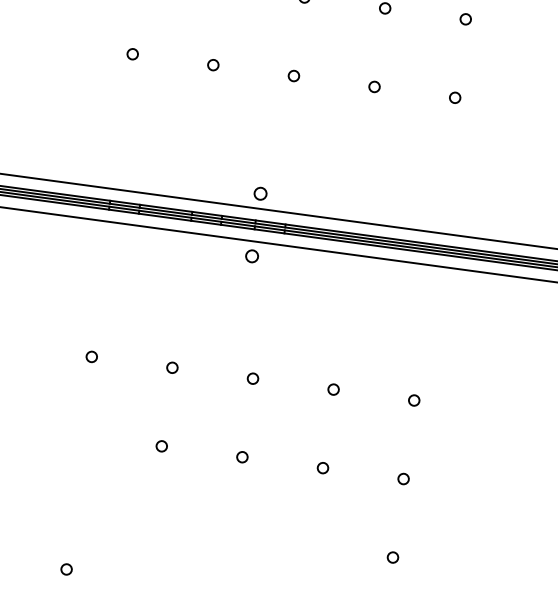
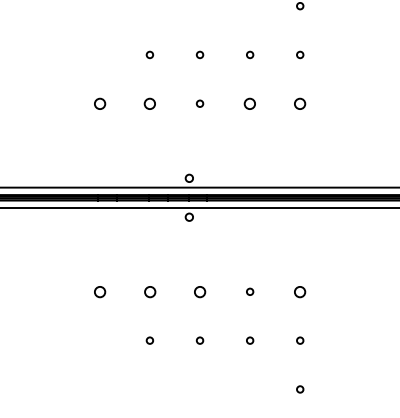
circle: (132, 53) -> (99, 103), size x1.6
circle: (212, 64) -> (149, 103), size x1.6
circle: (375, 86) -> (250, 103), size x1.6
circle: (455, 97) -> (300, 103), size x1.6
circle: (91, 356) -> (99, 291), size x1.6
circle: (171, 367) -> (149, 291), size x1.6
circle: (252, 378) -> (199, 291), size x1.6
circle: (414, 399) -> (300, 291), size x1.6

